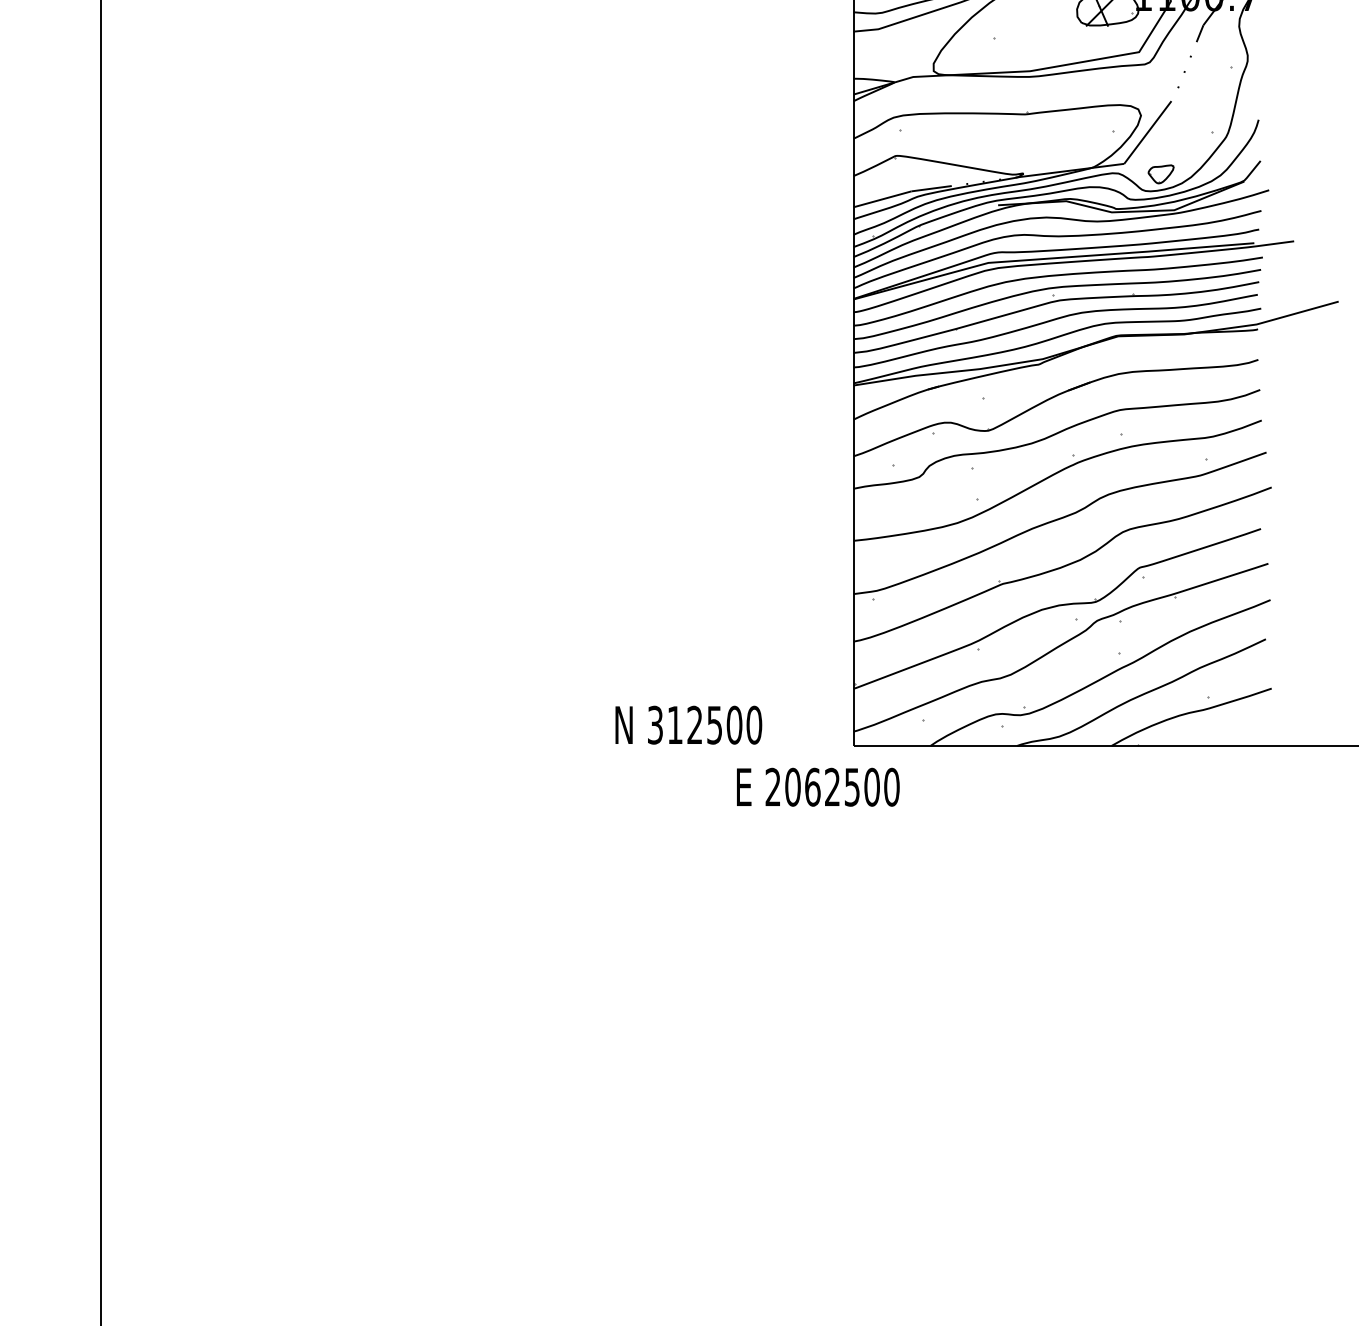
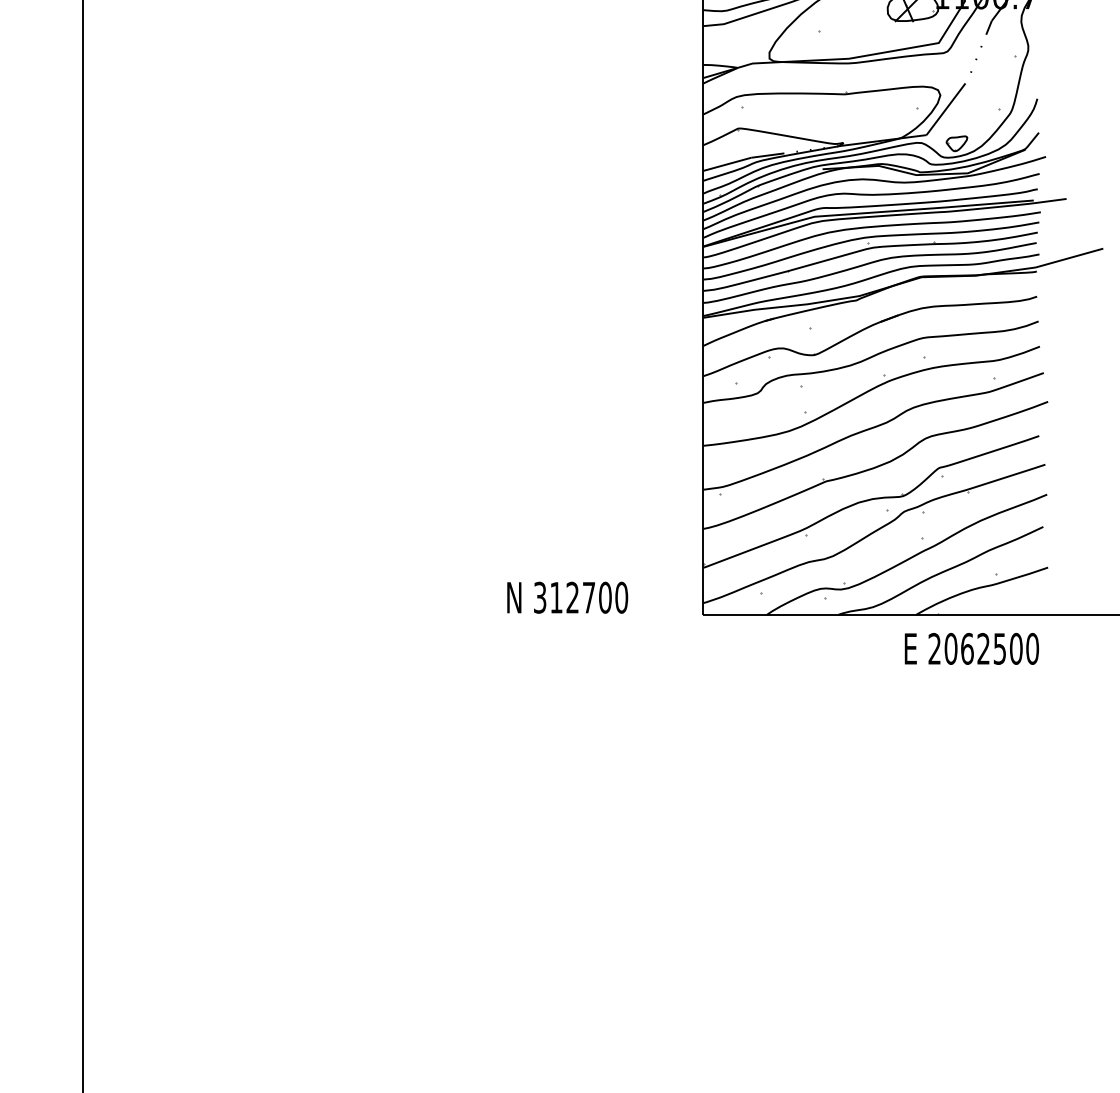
text: (714, 725) -> (588, 598), 312500 -> 312700
text: (818, 786) -> (972, 648), moved

